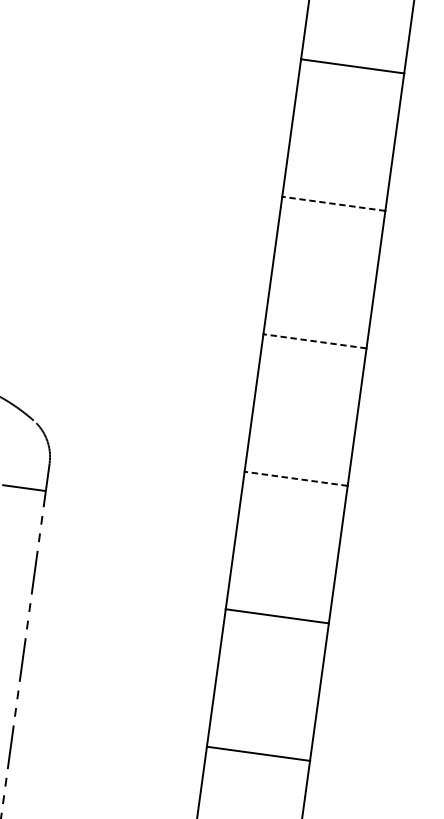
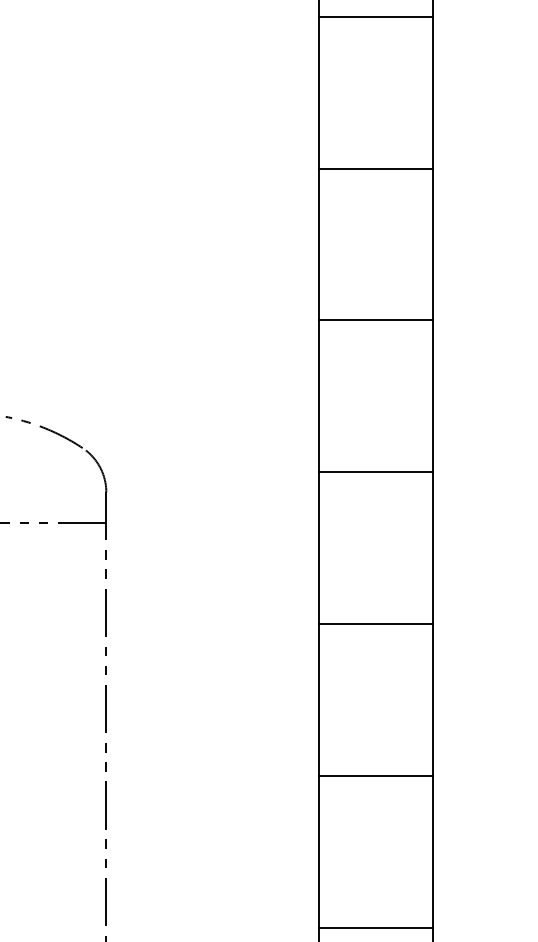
line: (333, 203) -> (375, 168), dashed -> solid
line: (314, 341) -> (375, 320), dashed -> solid
line: (295, 479) -> (375, 472), dashed -> solid

